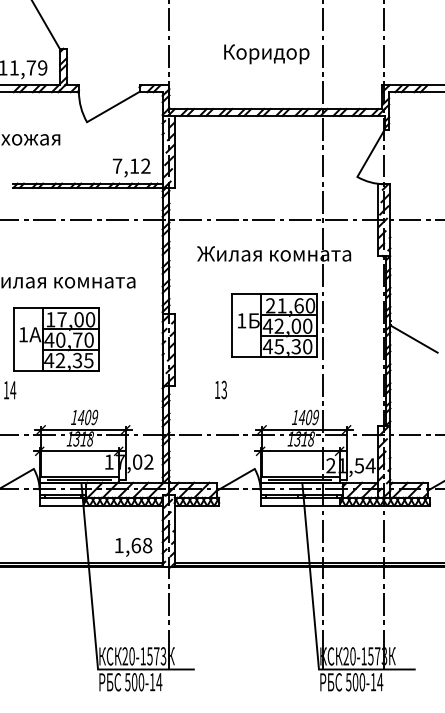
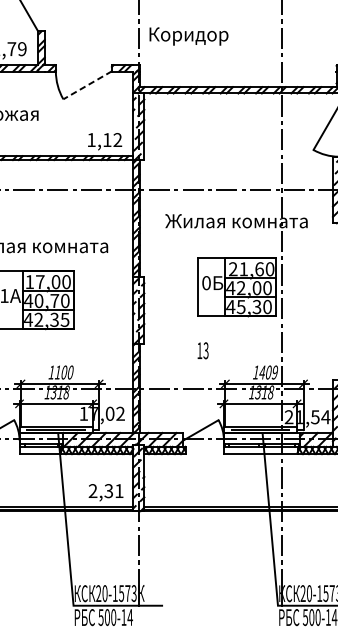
text: (266, 54) -> (188, 36), moved
line: (112, 107) -> (86, 85), solid -> dashed
text: (117, 165) -> (91, 139), 7,12 -> 1,12
text: (241, 320) -> (206, 282), 1 -> 0
text: (220, 389) -> (202, 350), moved
text: (87, 417) -> (63, 372), 1409 -> 1100
text: (133, 545) -> (106, 491), 1,68 -> 2,31

